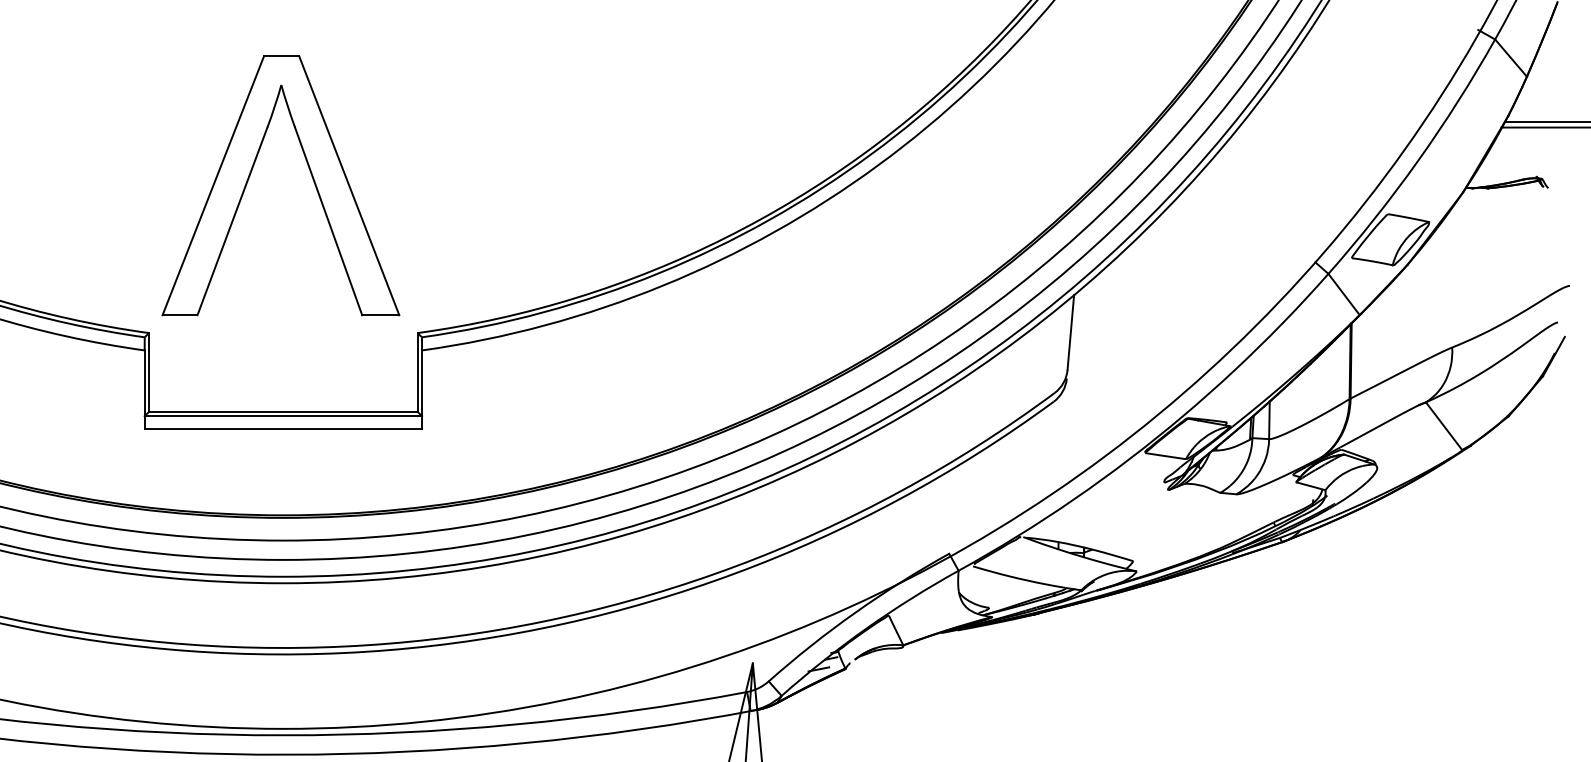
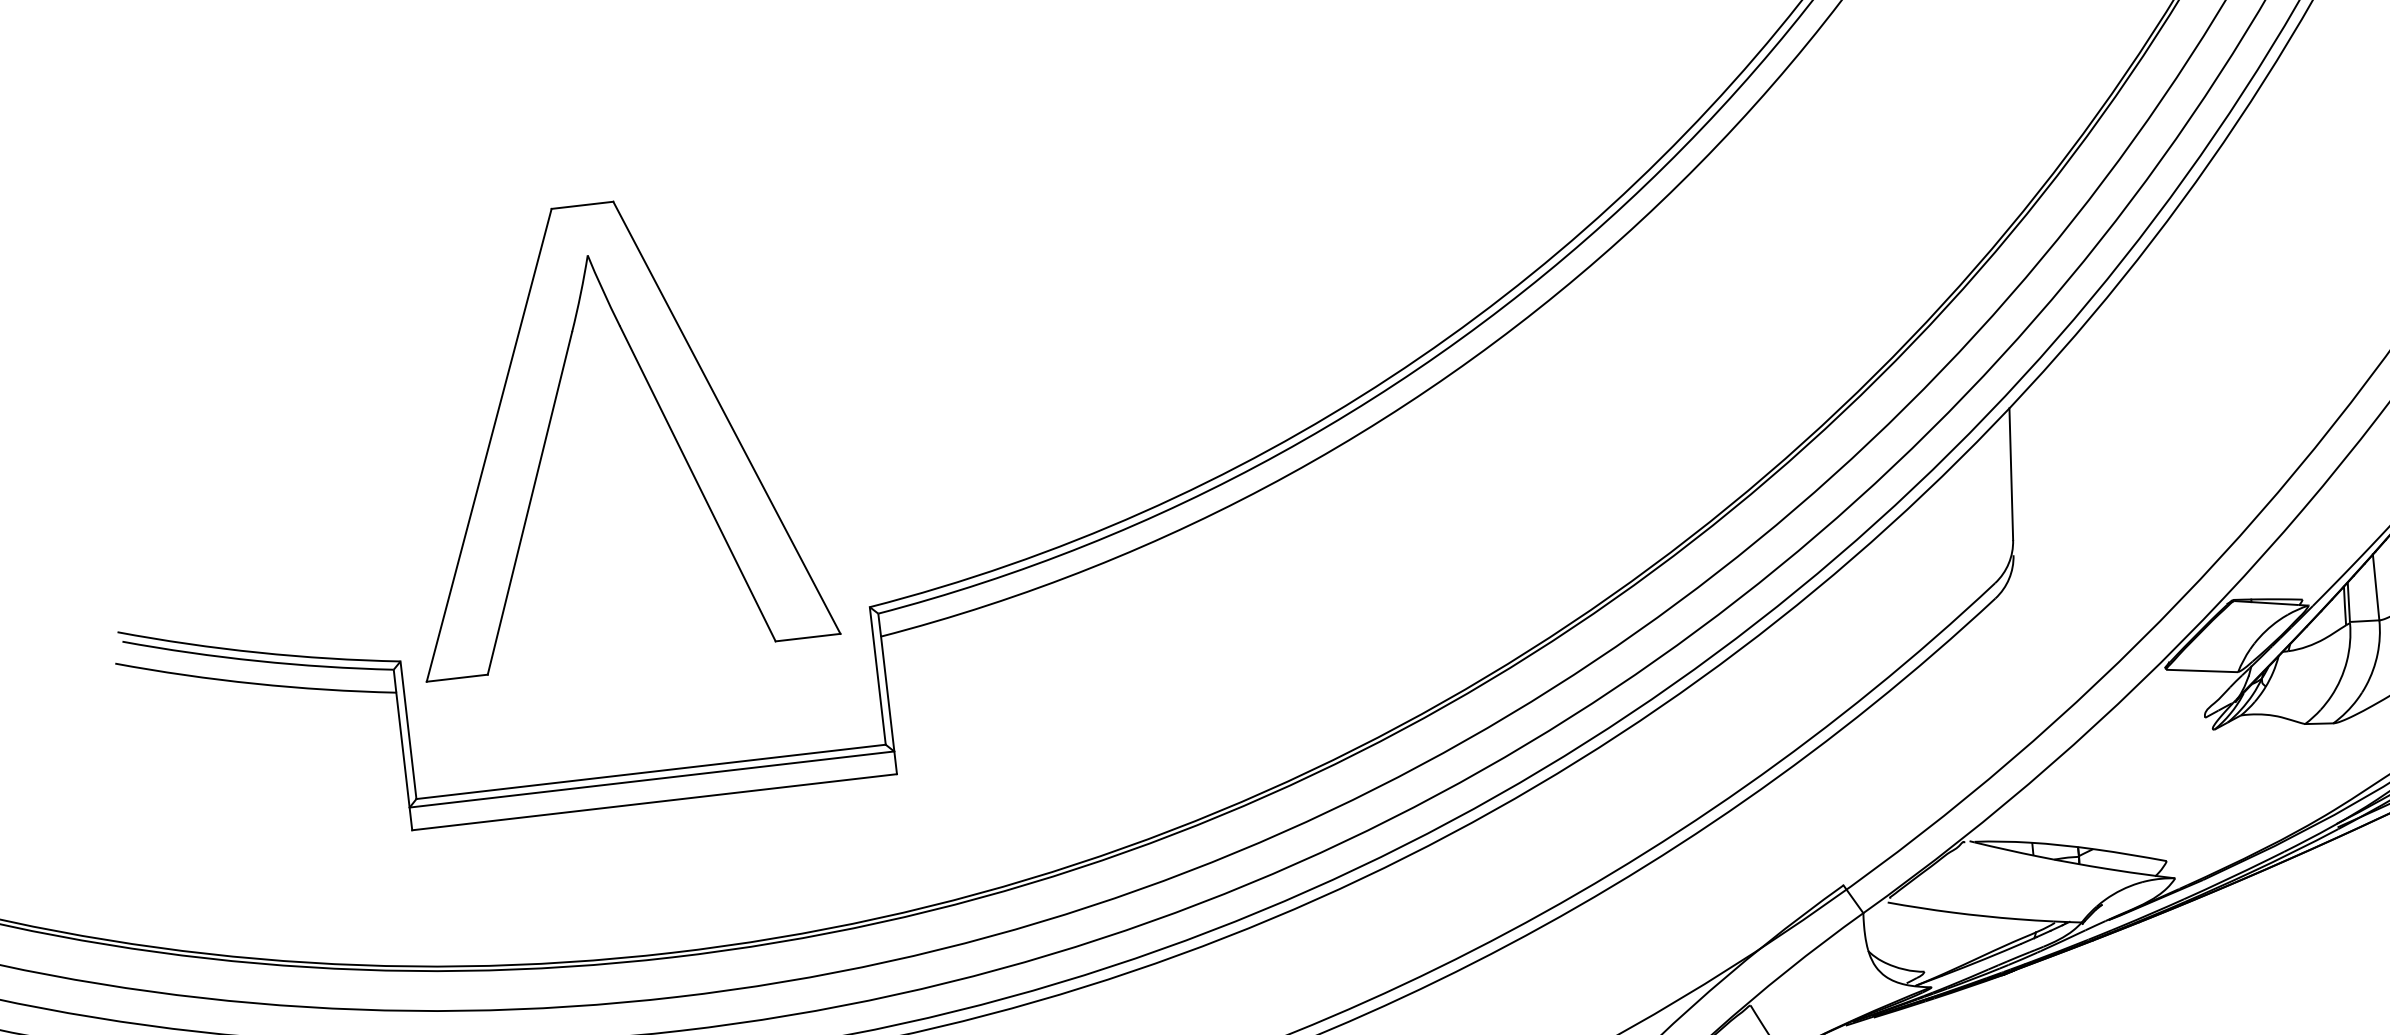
part: (250, 176) -> (552, 421), moved

